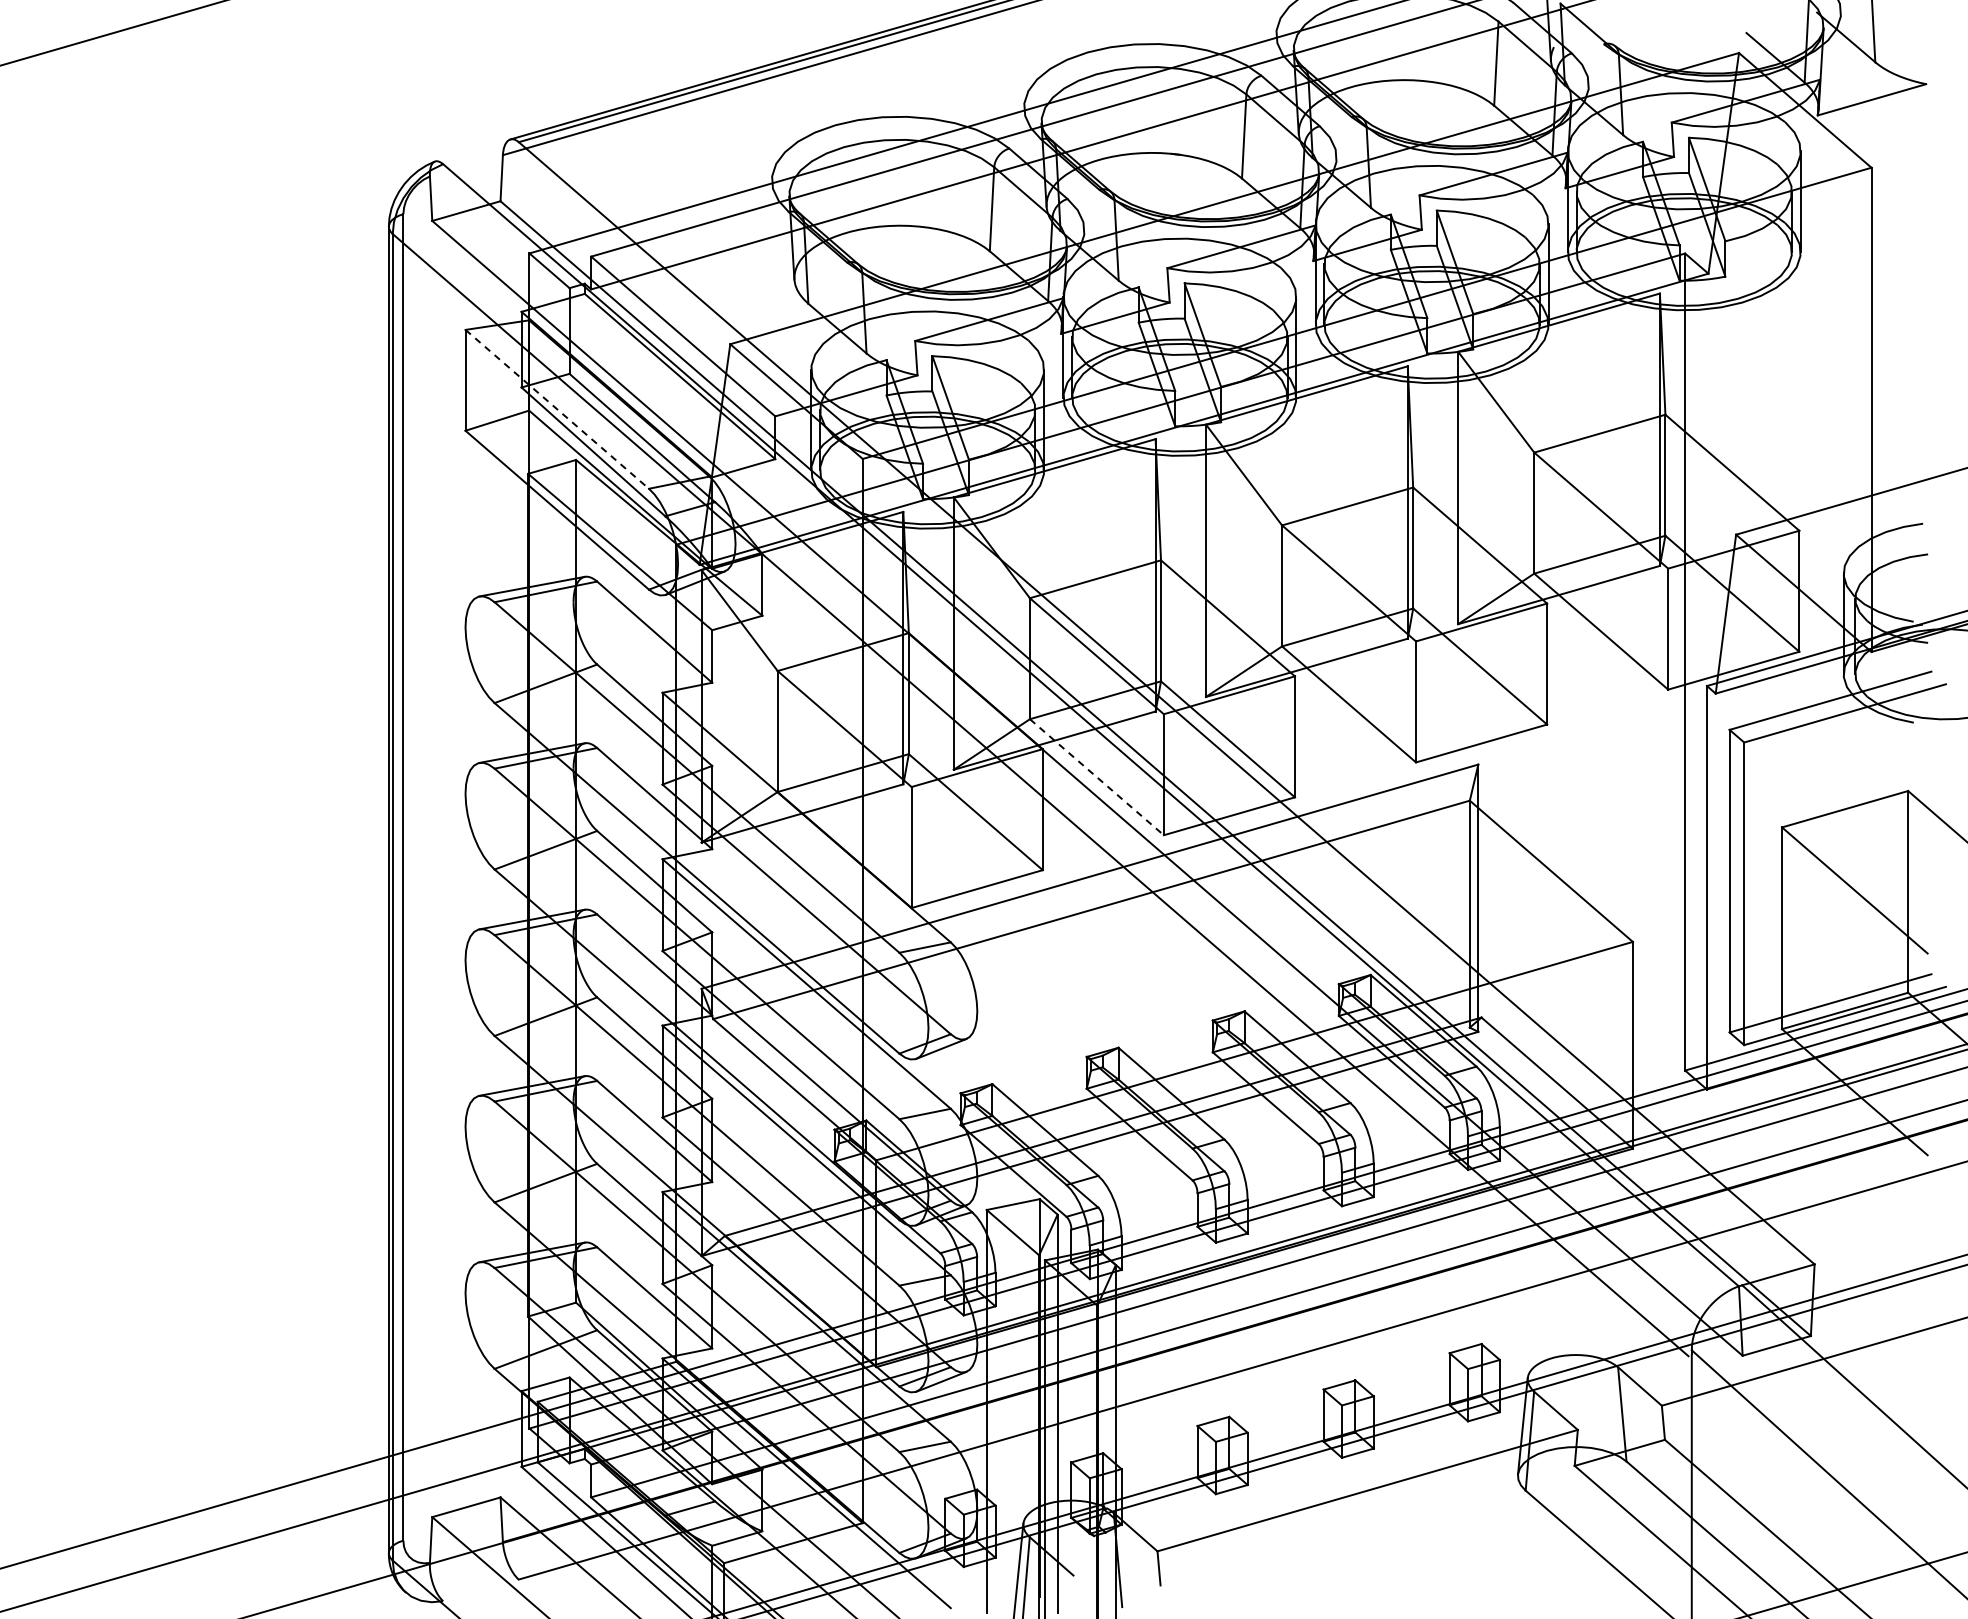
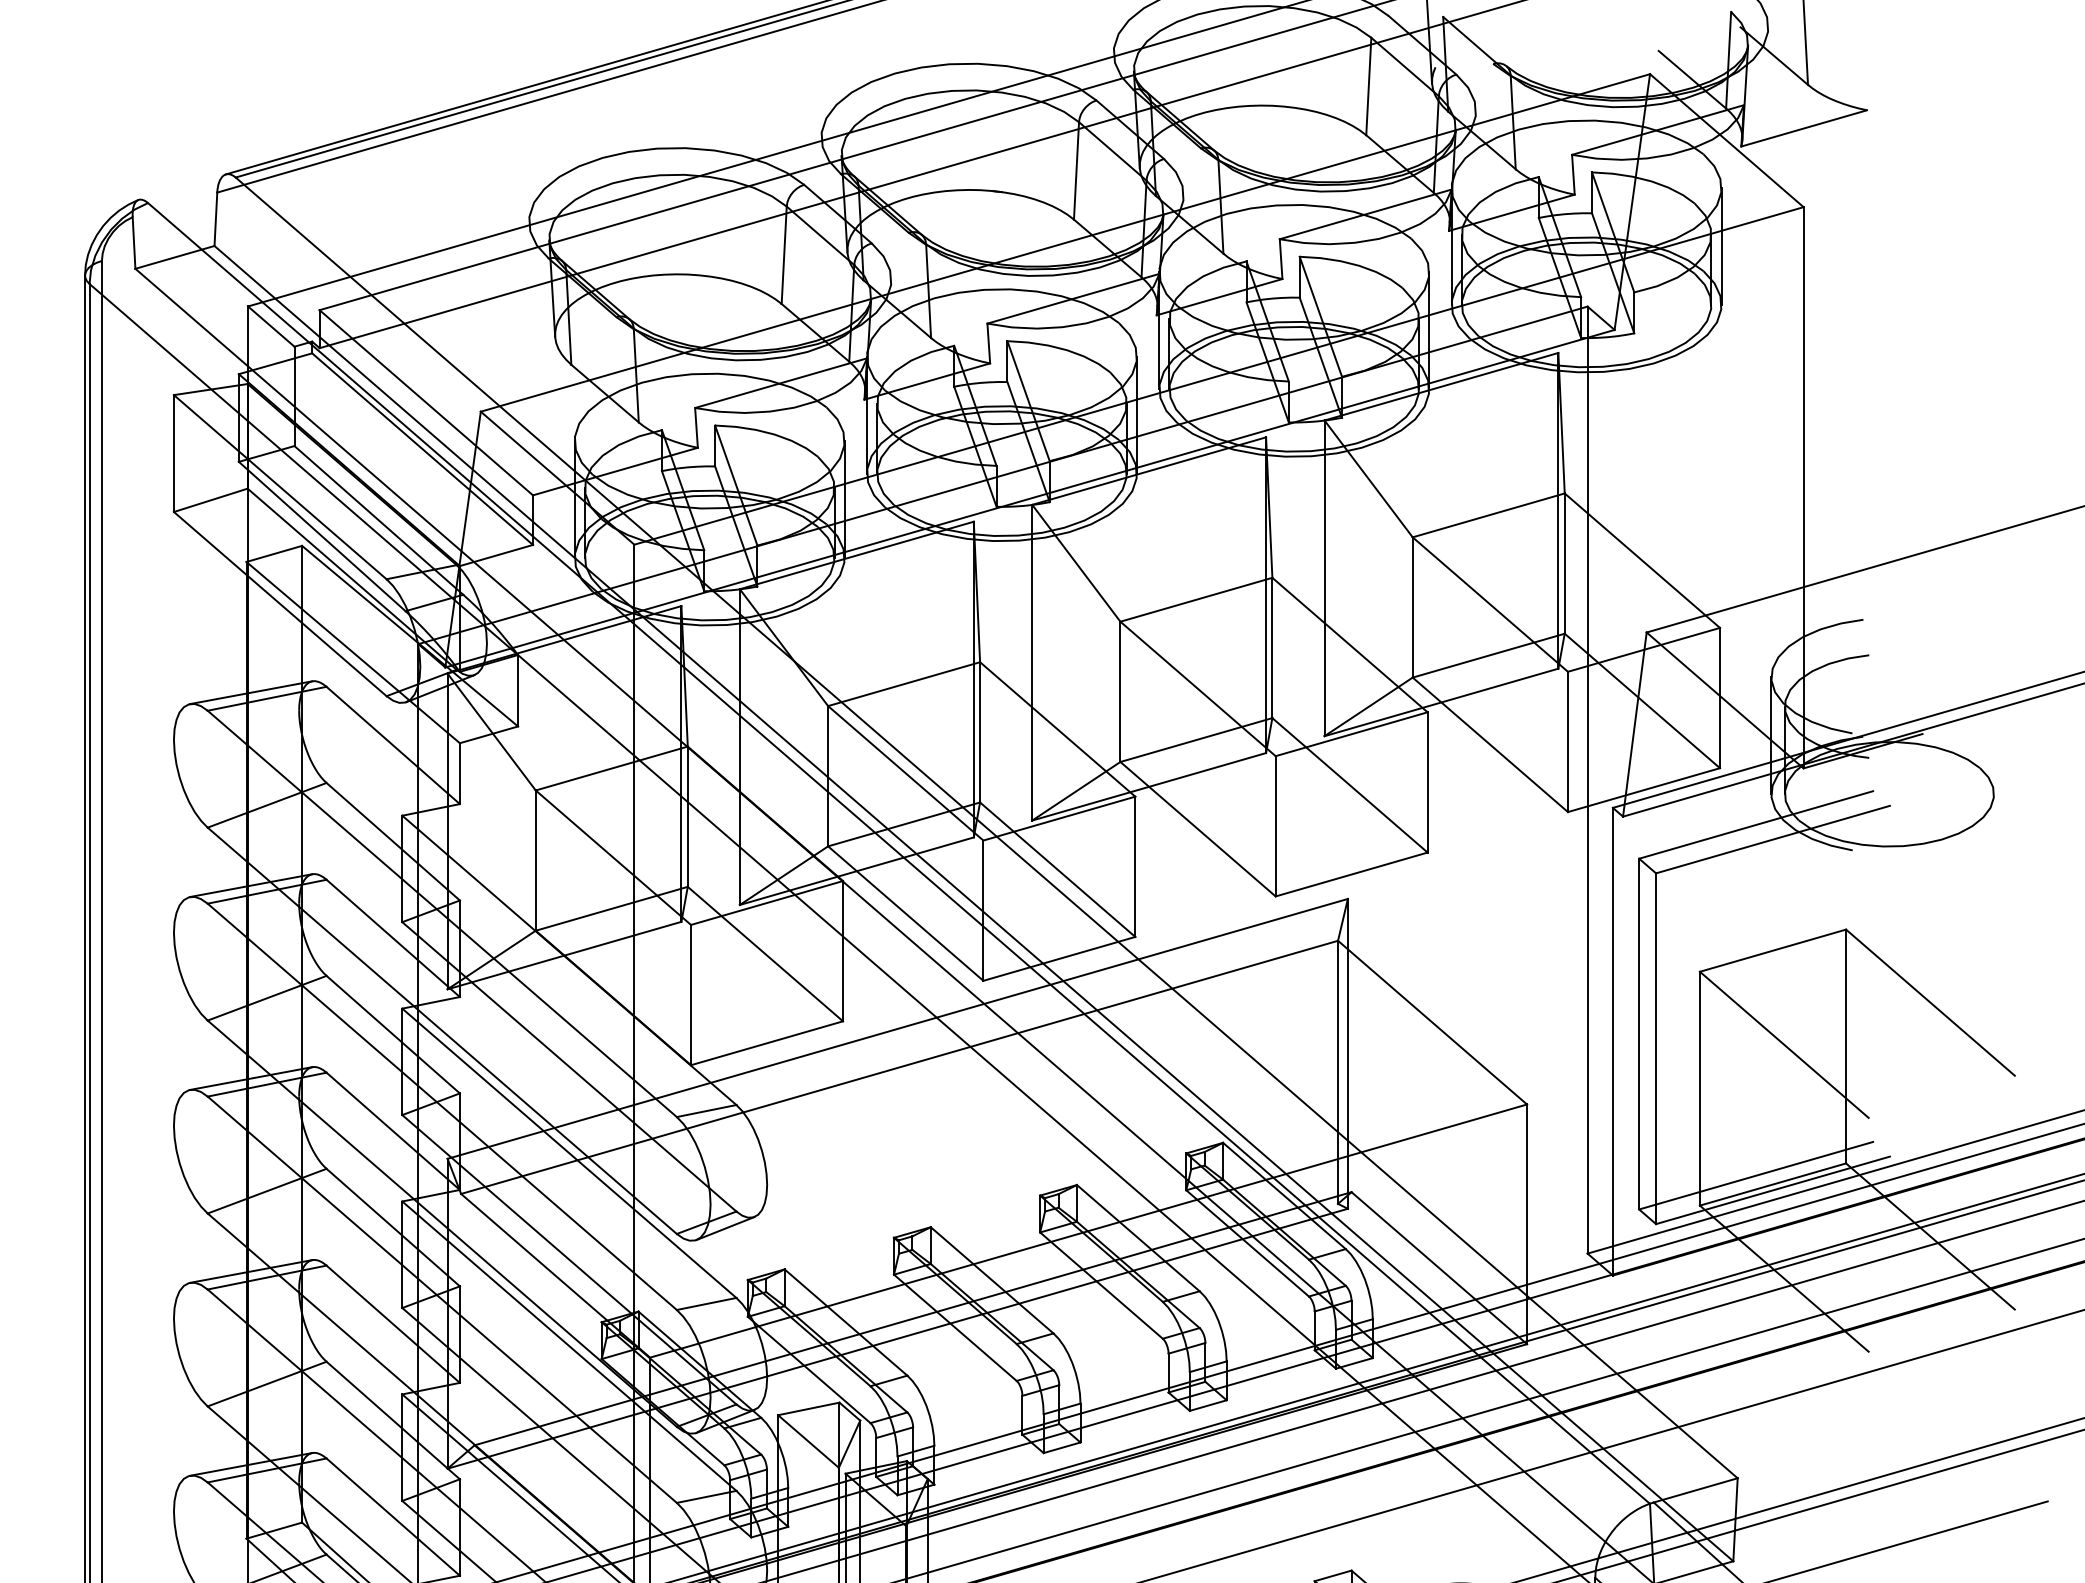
line: (557, 409) -> (280, 487), dashed -> solid
line: (1096, 777) -> (905, 913), dashed -> solid

